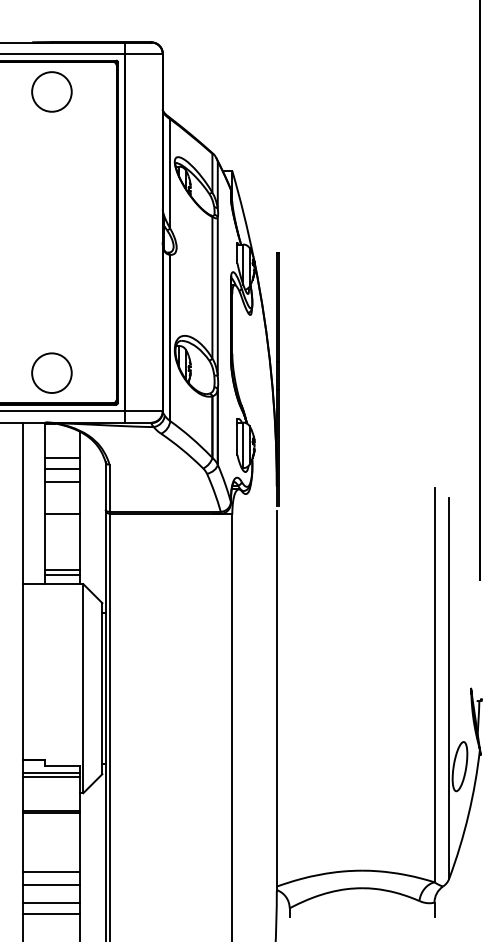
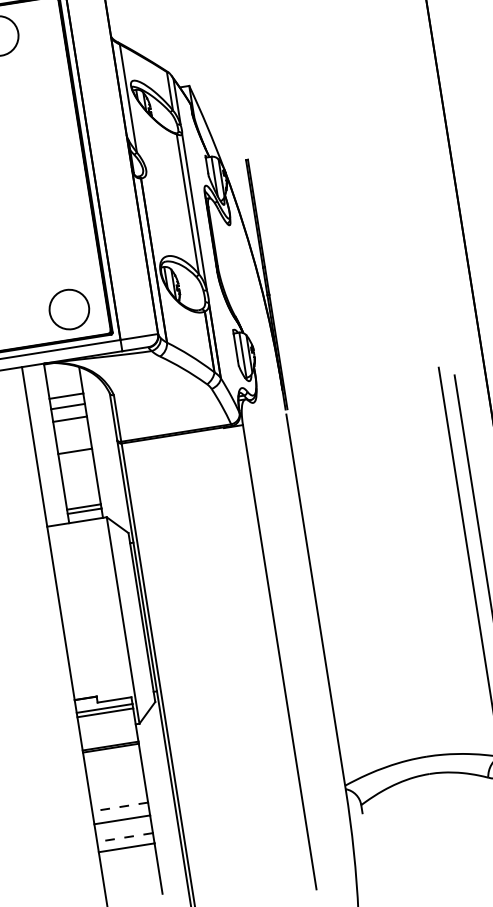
circle: (51, 372) -> (68, 308), moved
line: (50, 872) -> (119, 807), solid -> dashed
line: (50, 903) -> (124, 837), solid -> dashed

